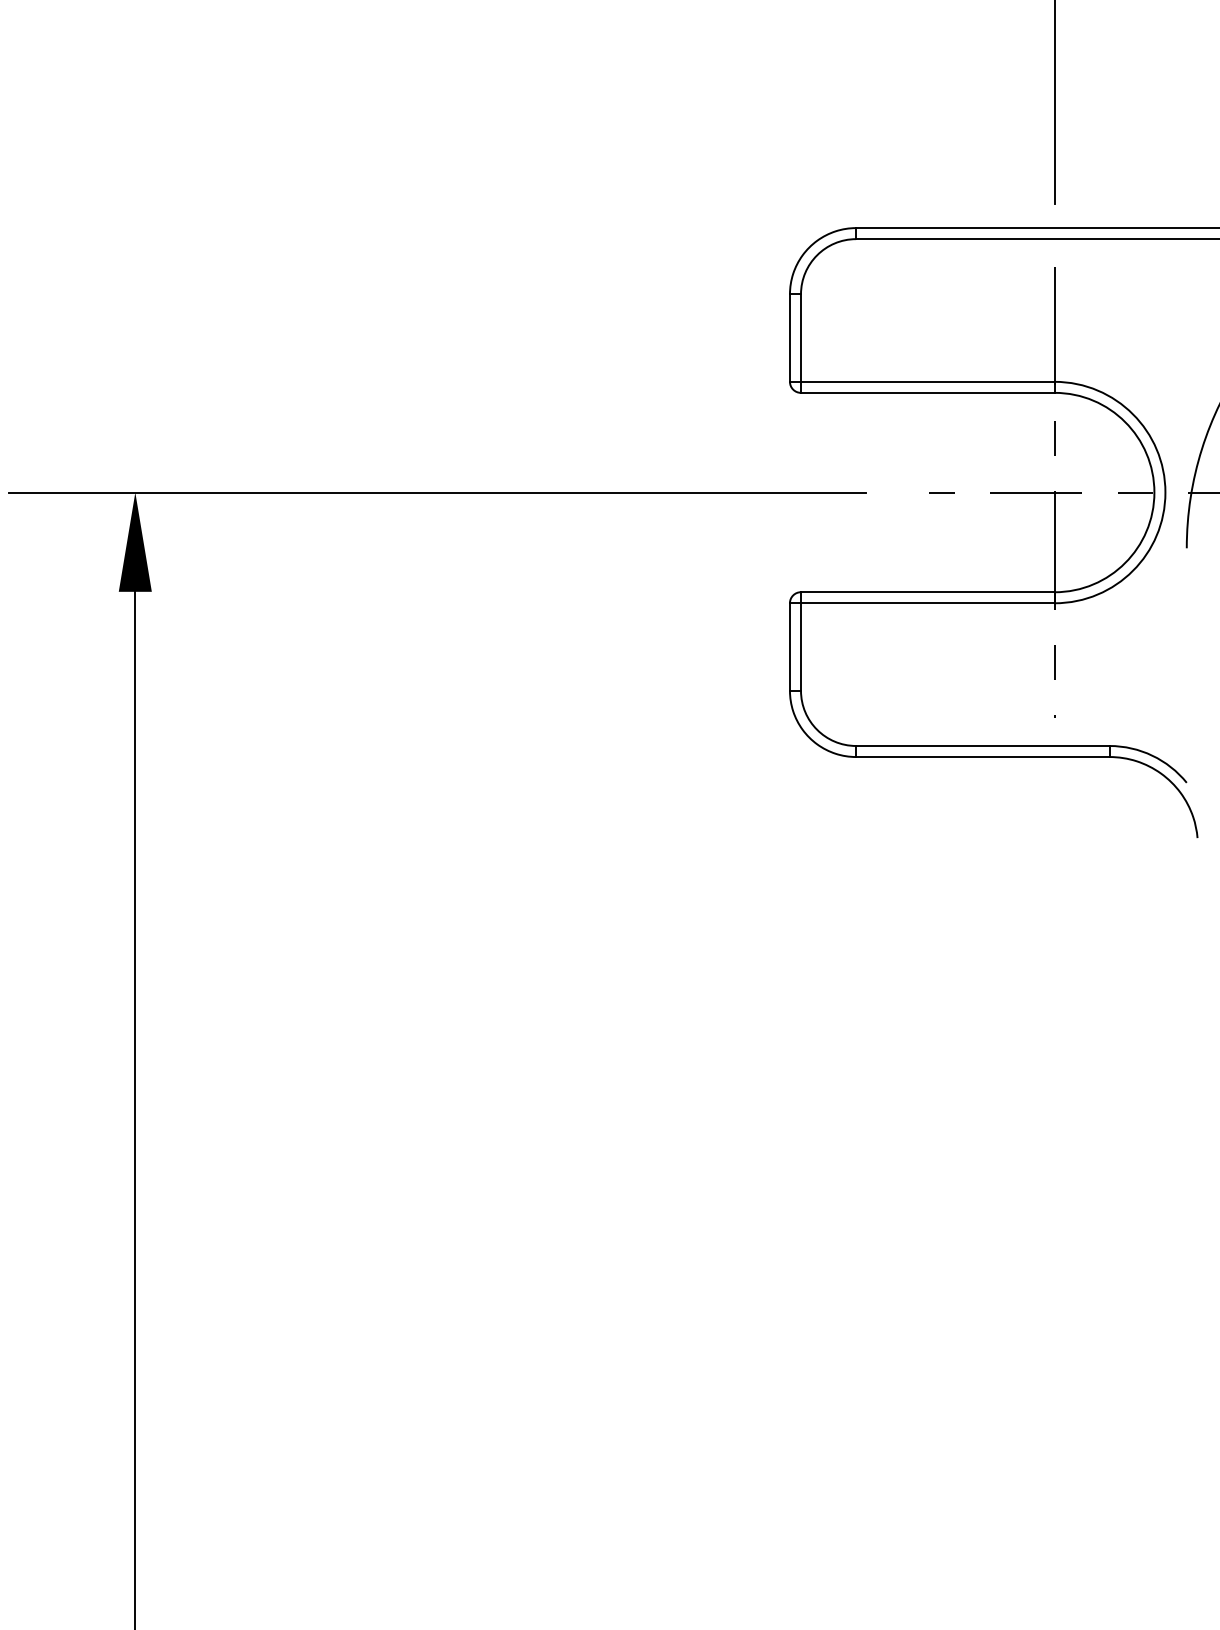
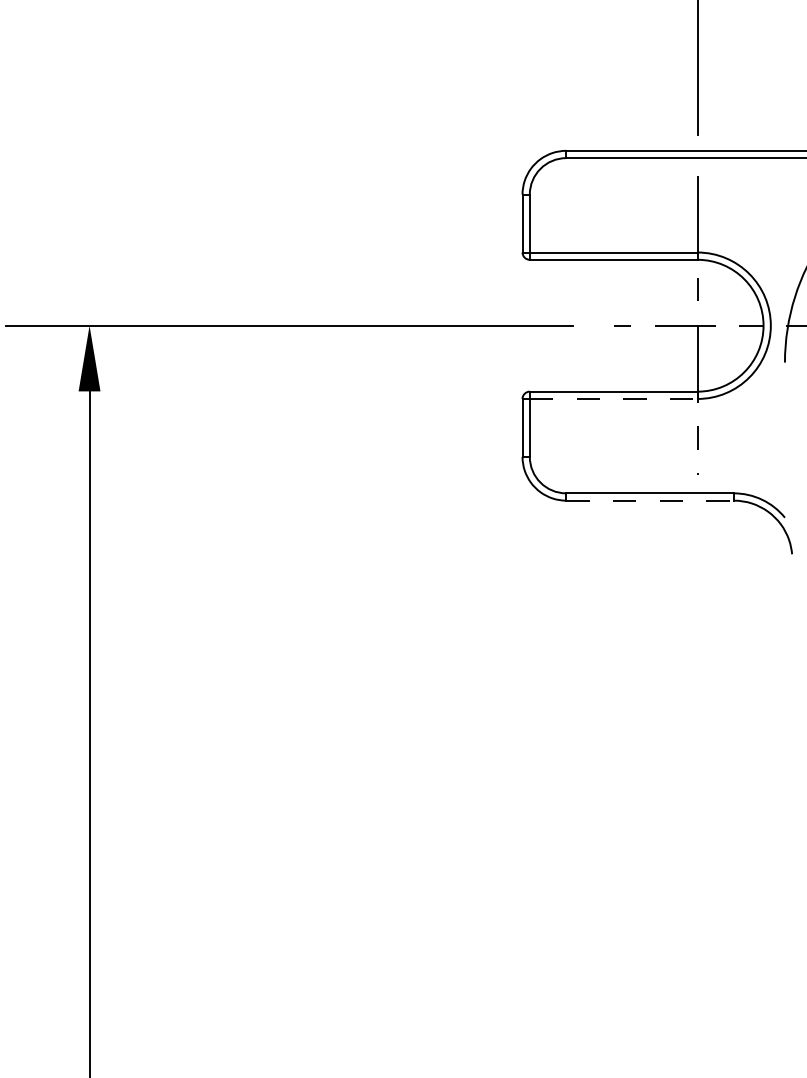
line: (927, 602) -> (613, 398), solid -> dashed
line: (983, 756) -> (650, 500), solid -> dashed

